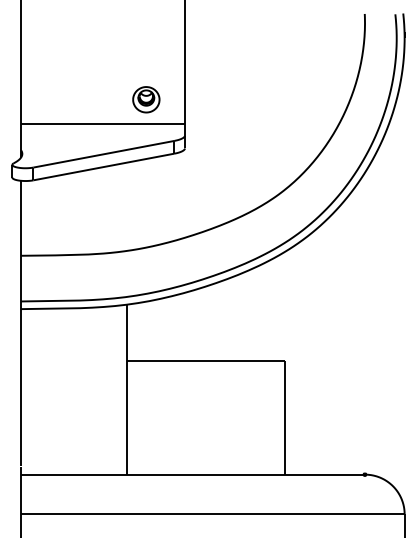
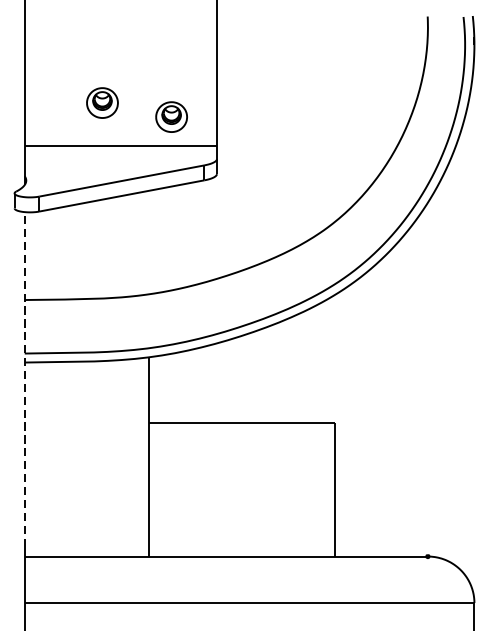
part: (87, 87) -> (102, 102), added
line: (21, 323) -> (25, 379), solid -> dashed

